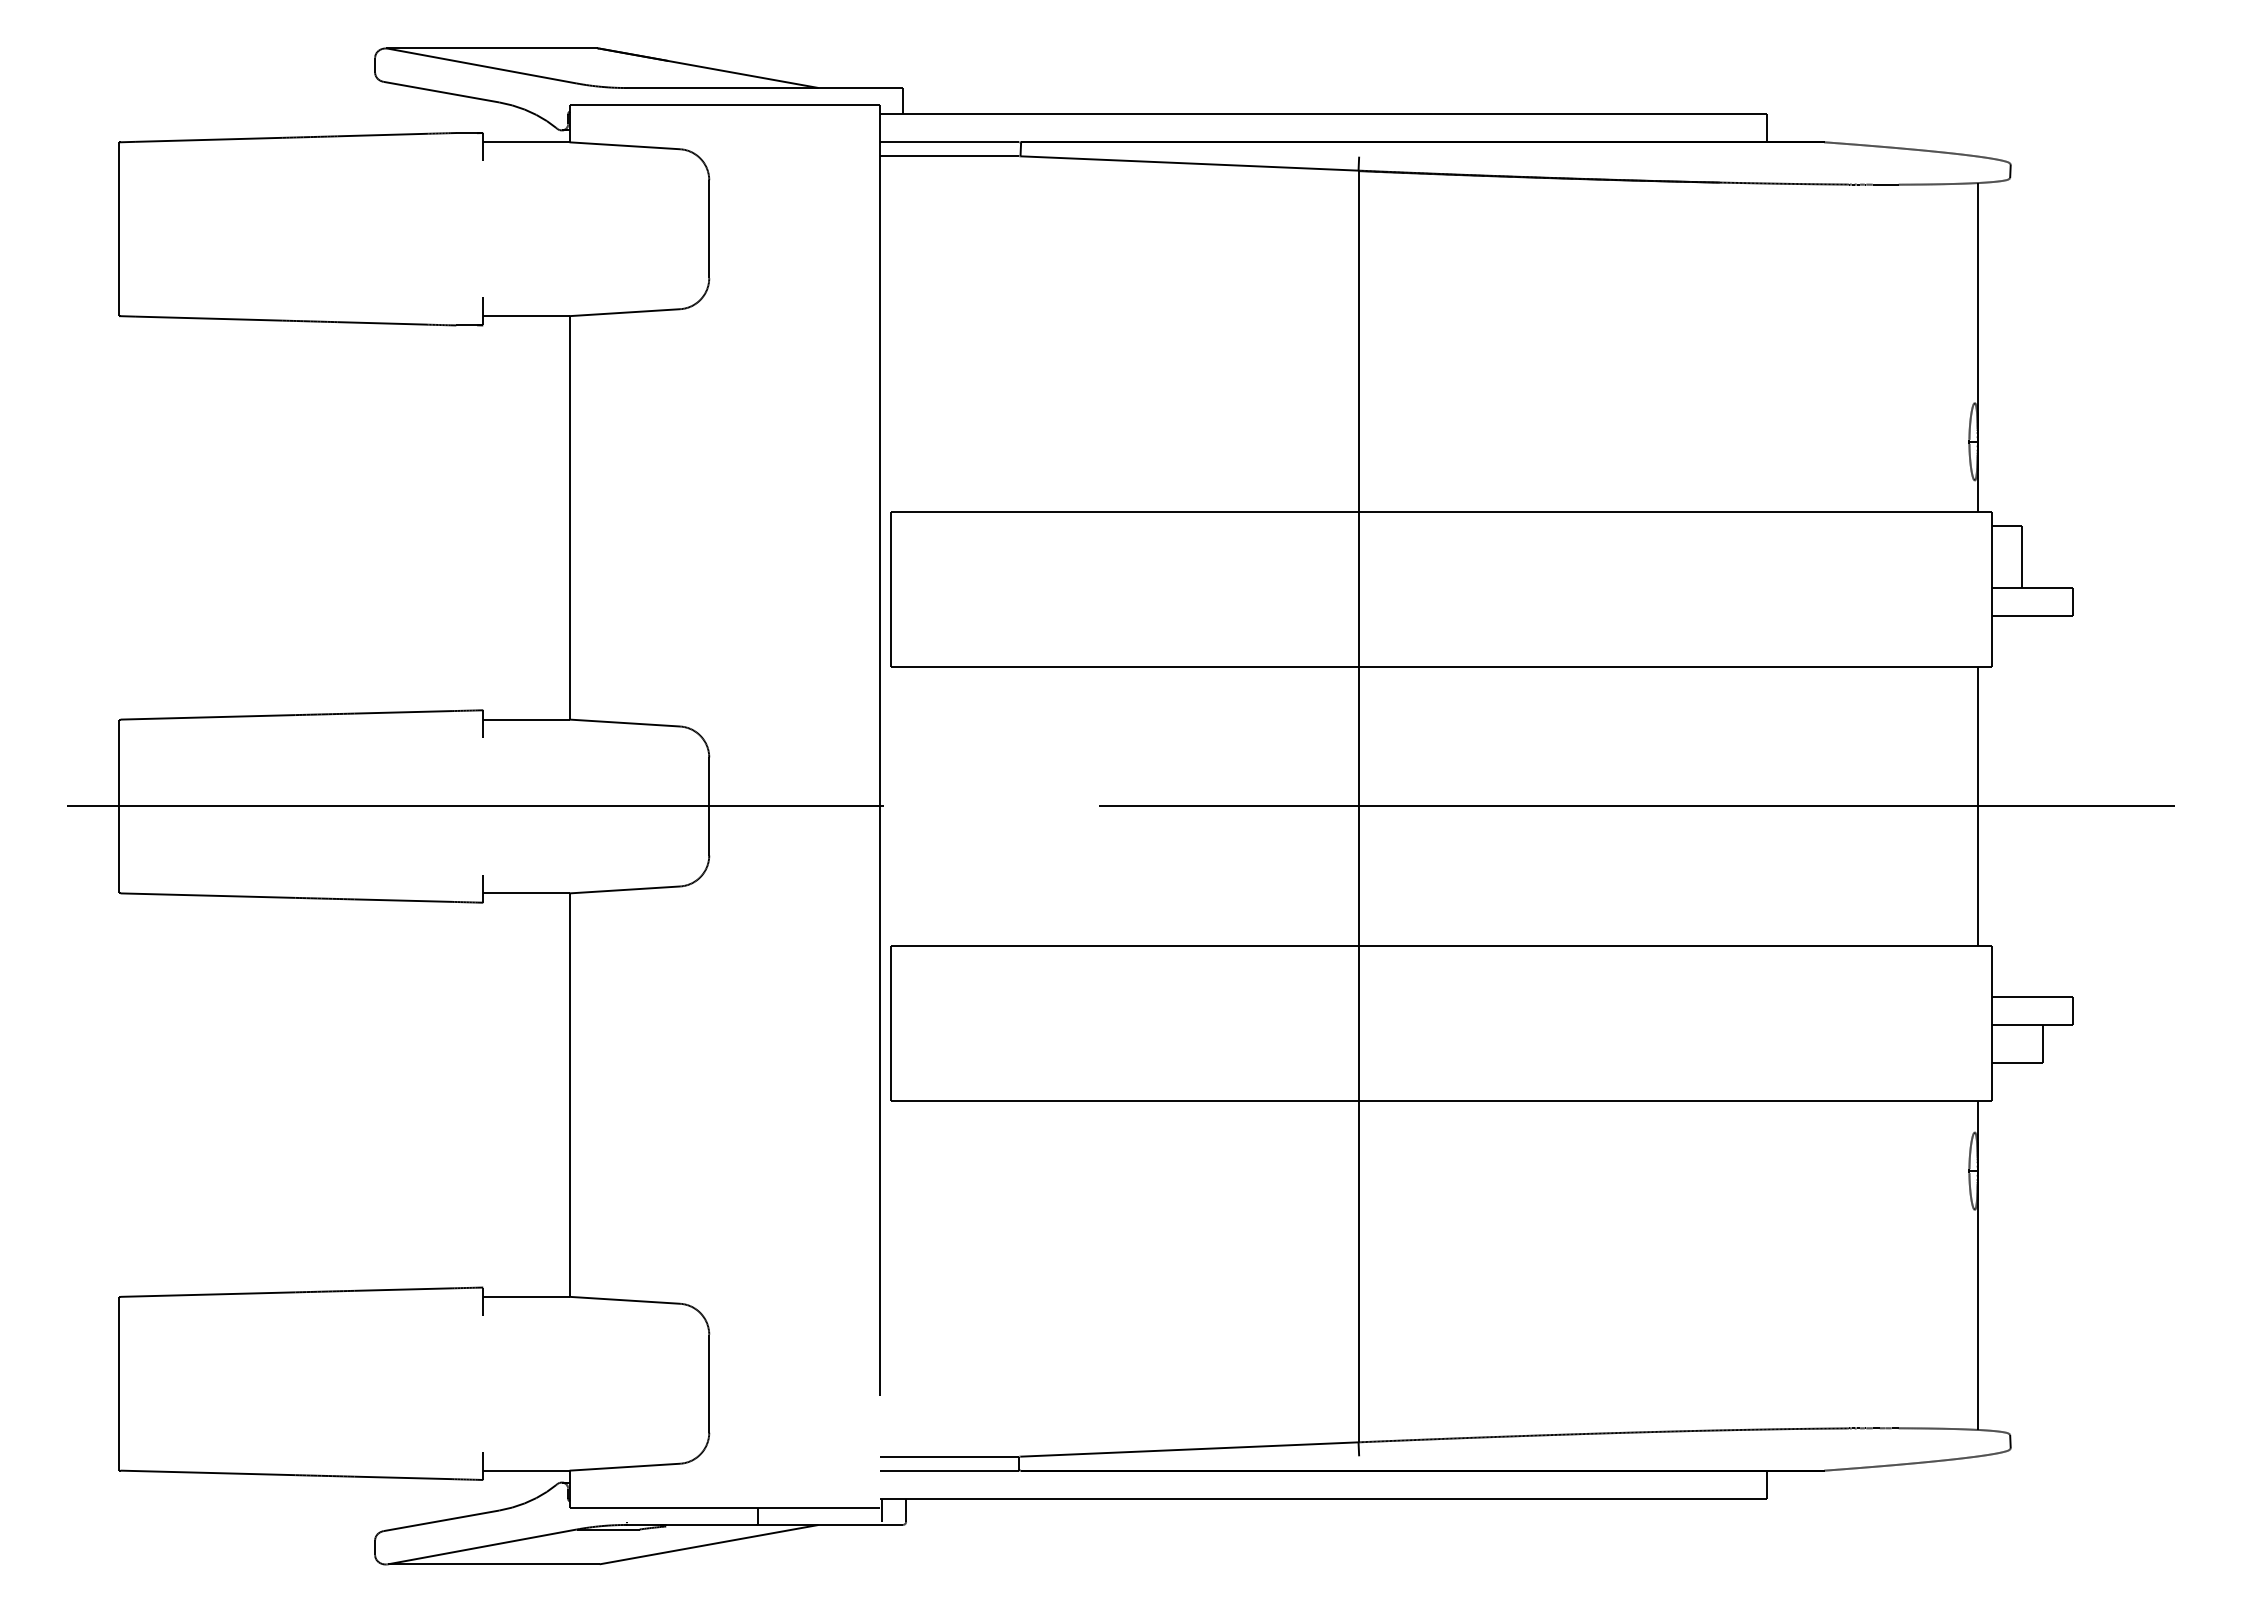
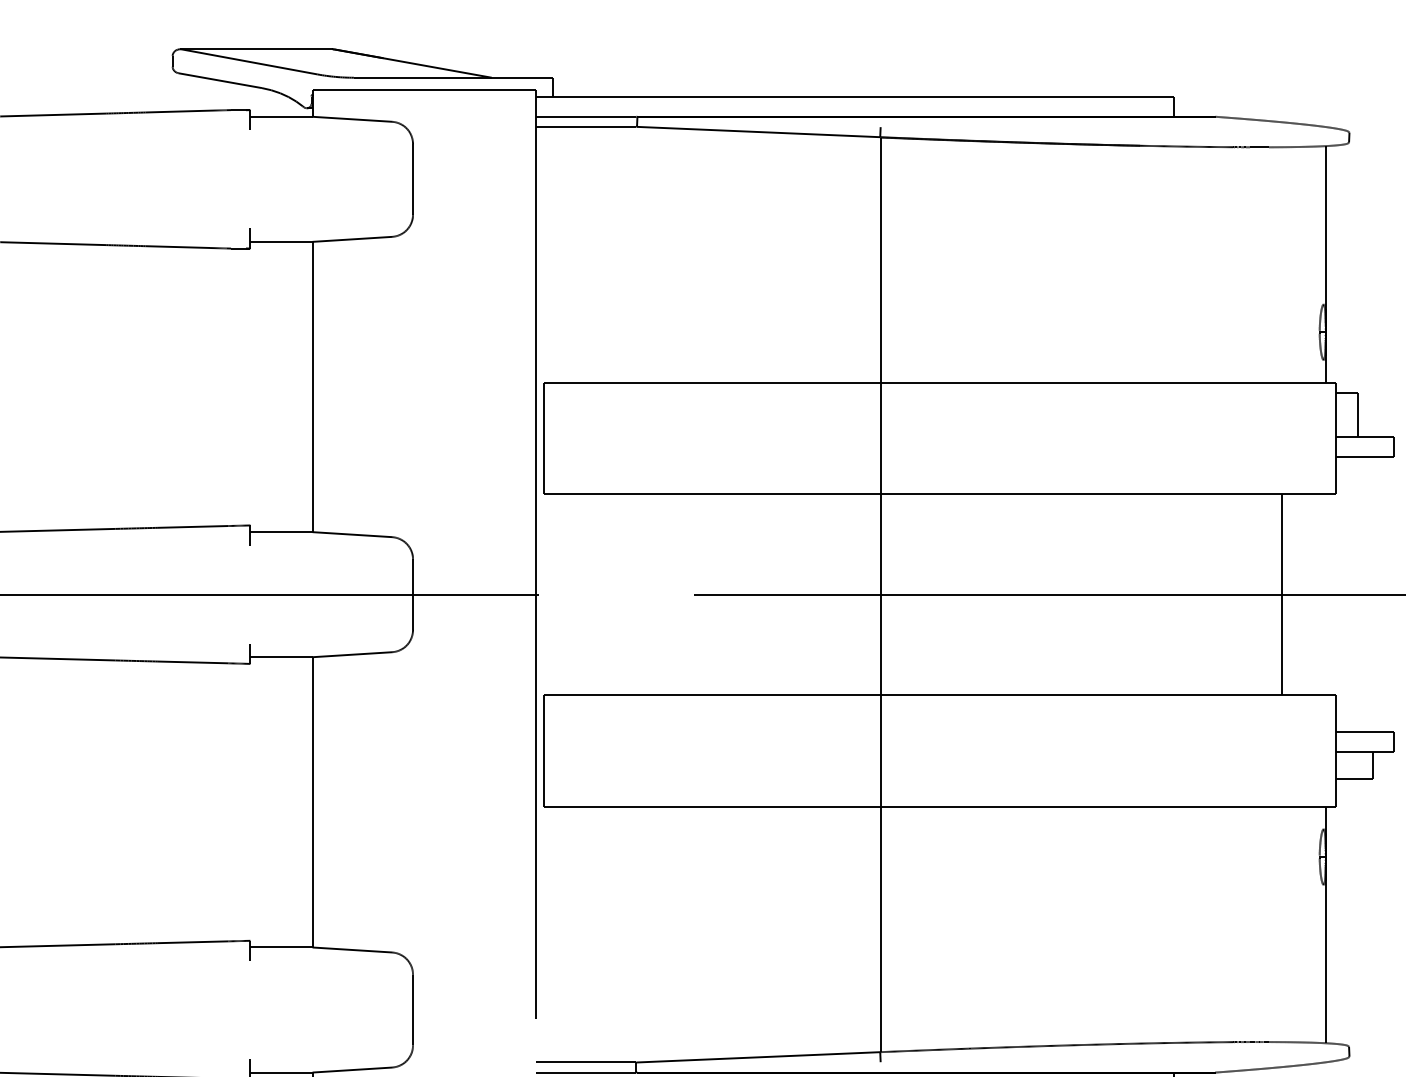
line: (1978, 806) -> (1282, 594), moved

